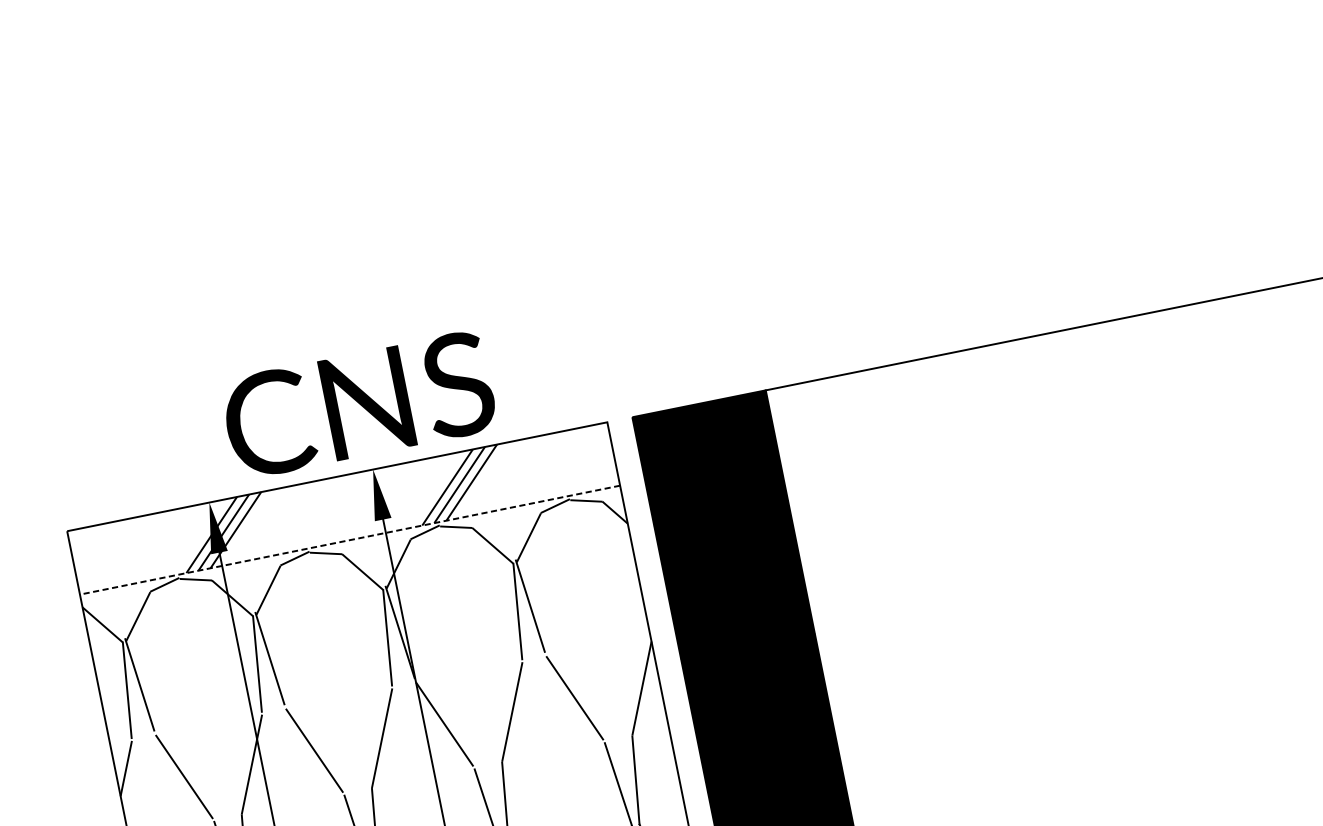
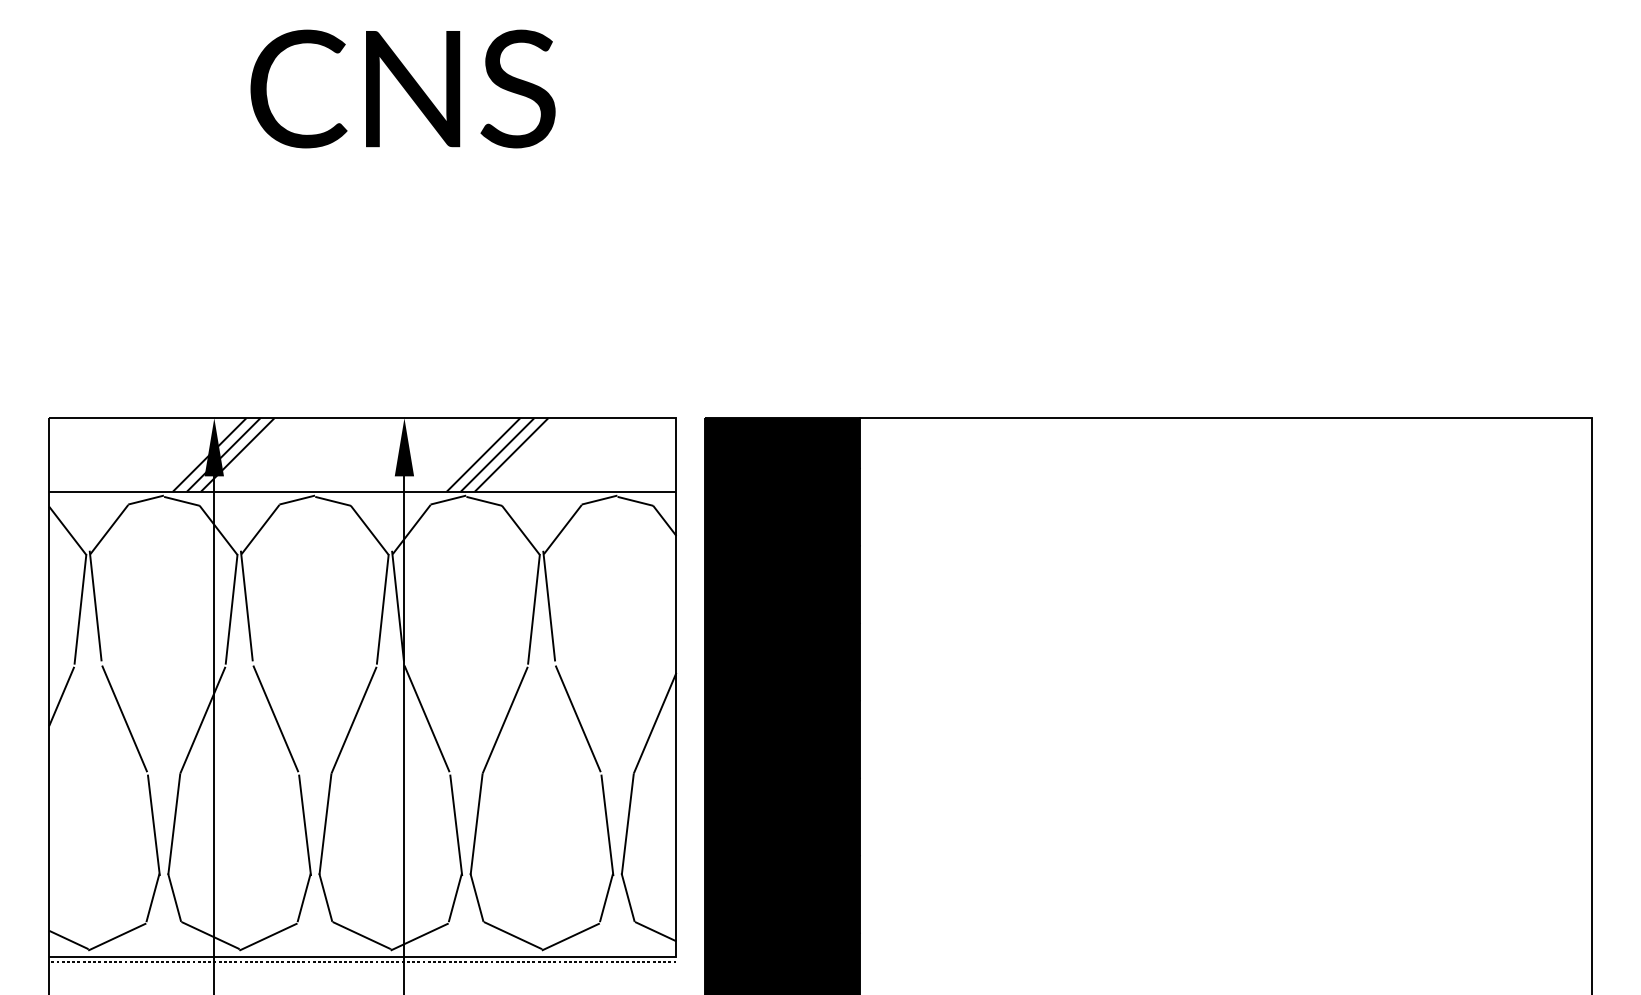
text: (358, 404) -> (402, 88), moved
line: (349, 539) -> (362, 491), dashed -> solid

